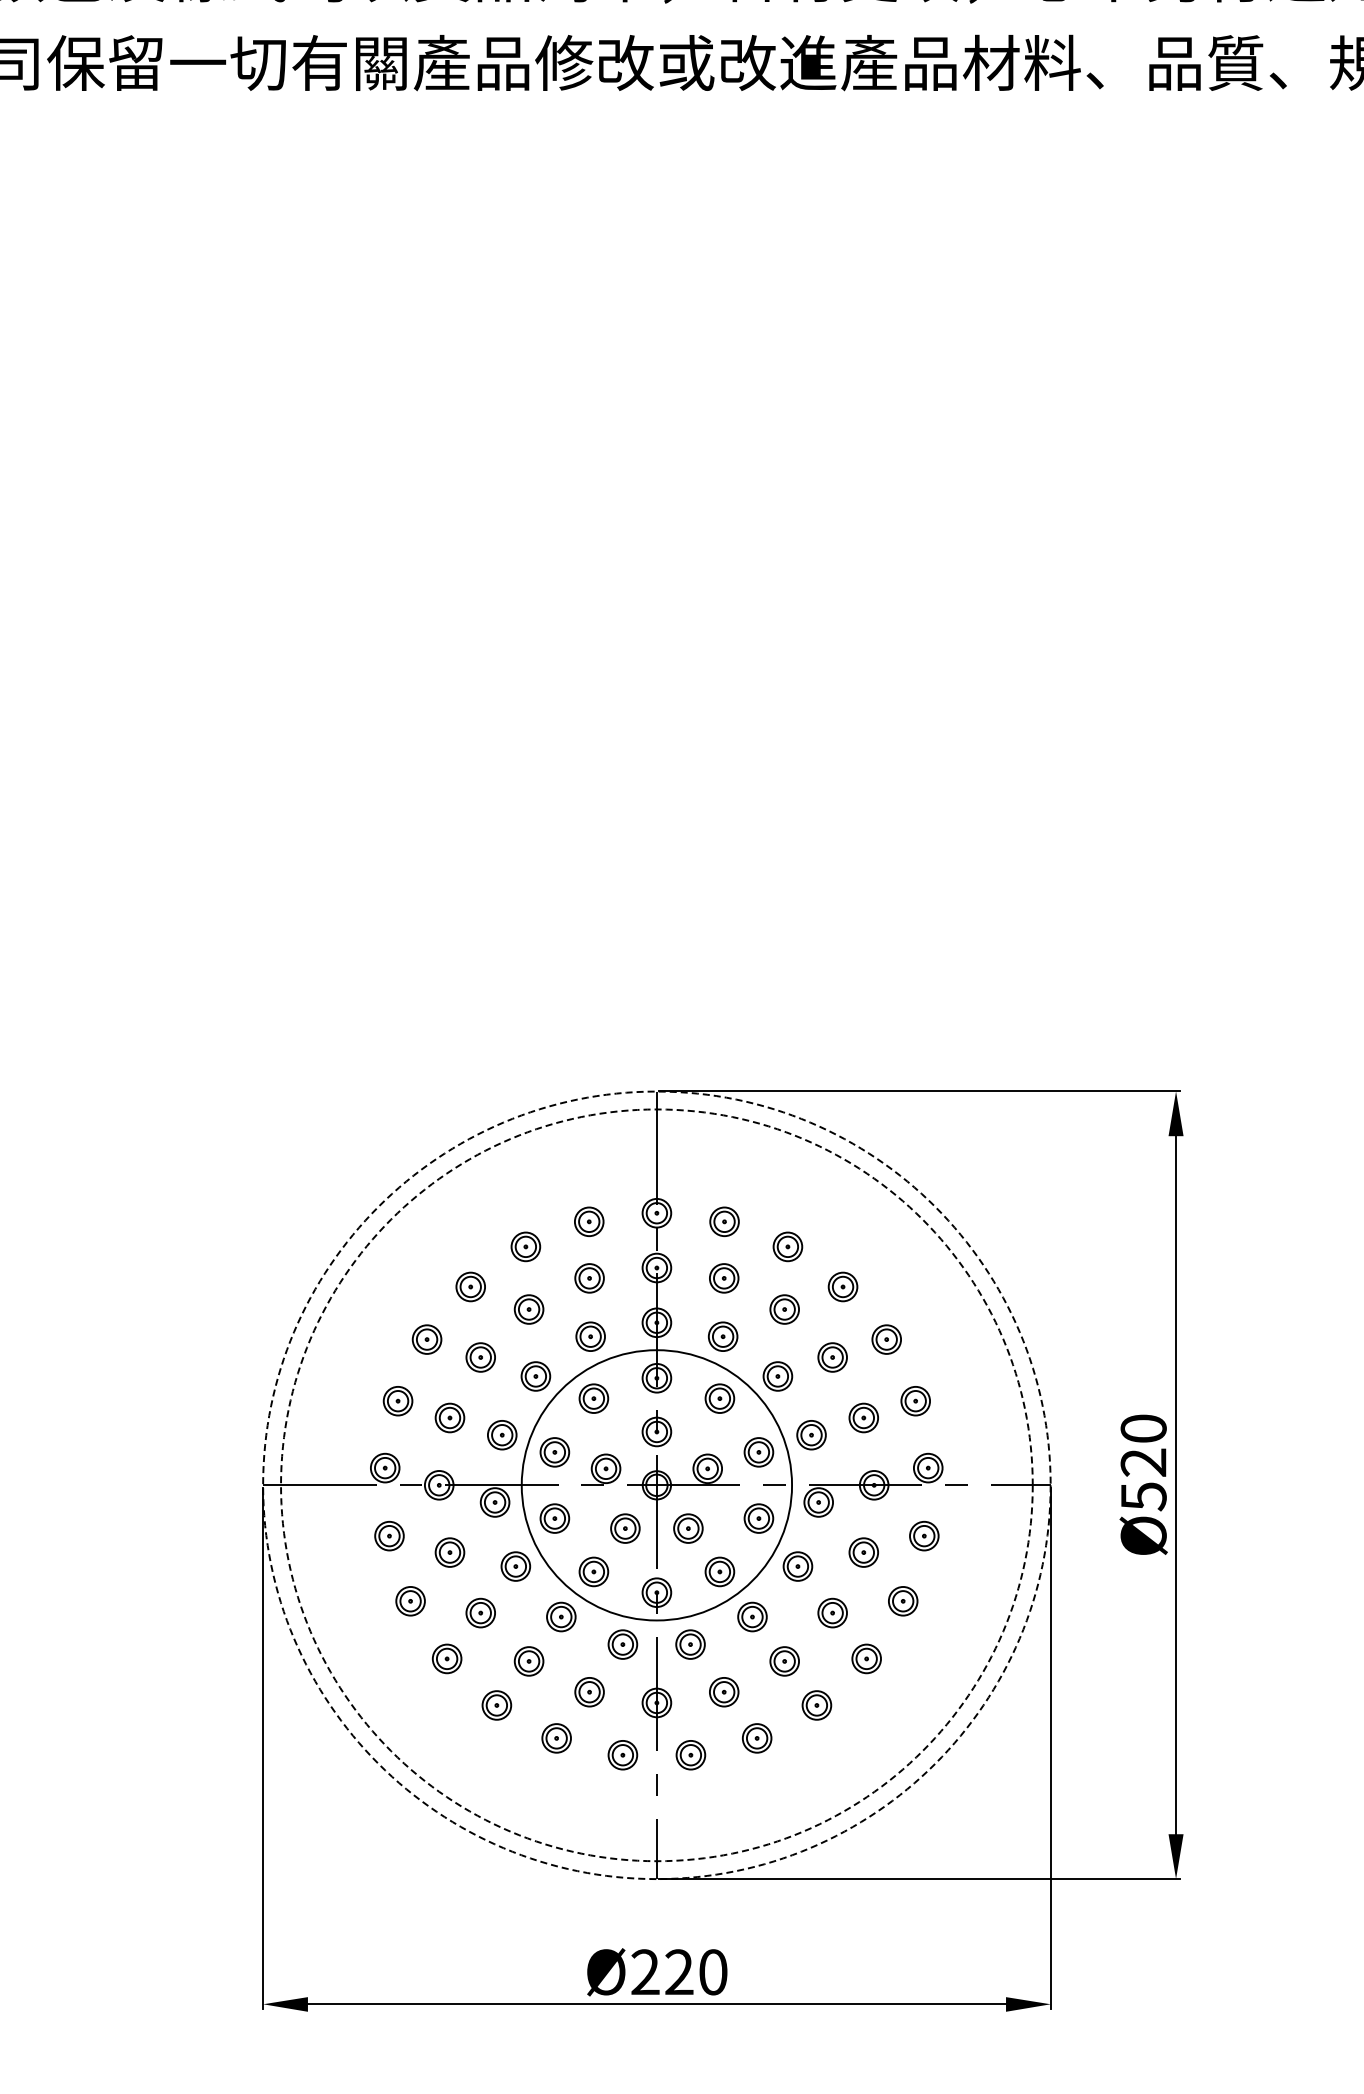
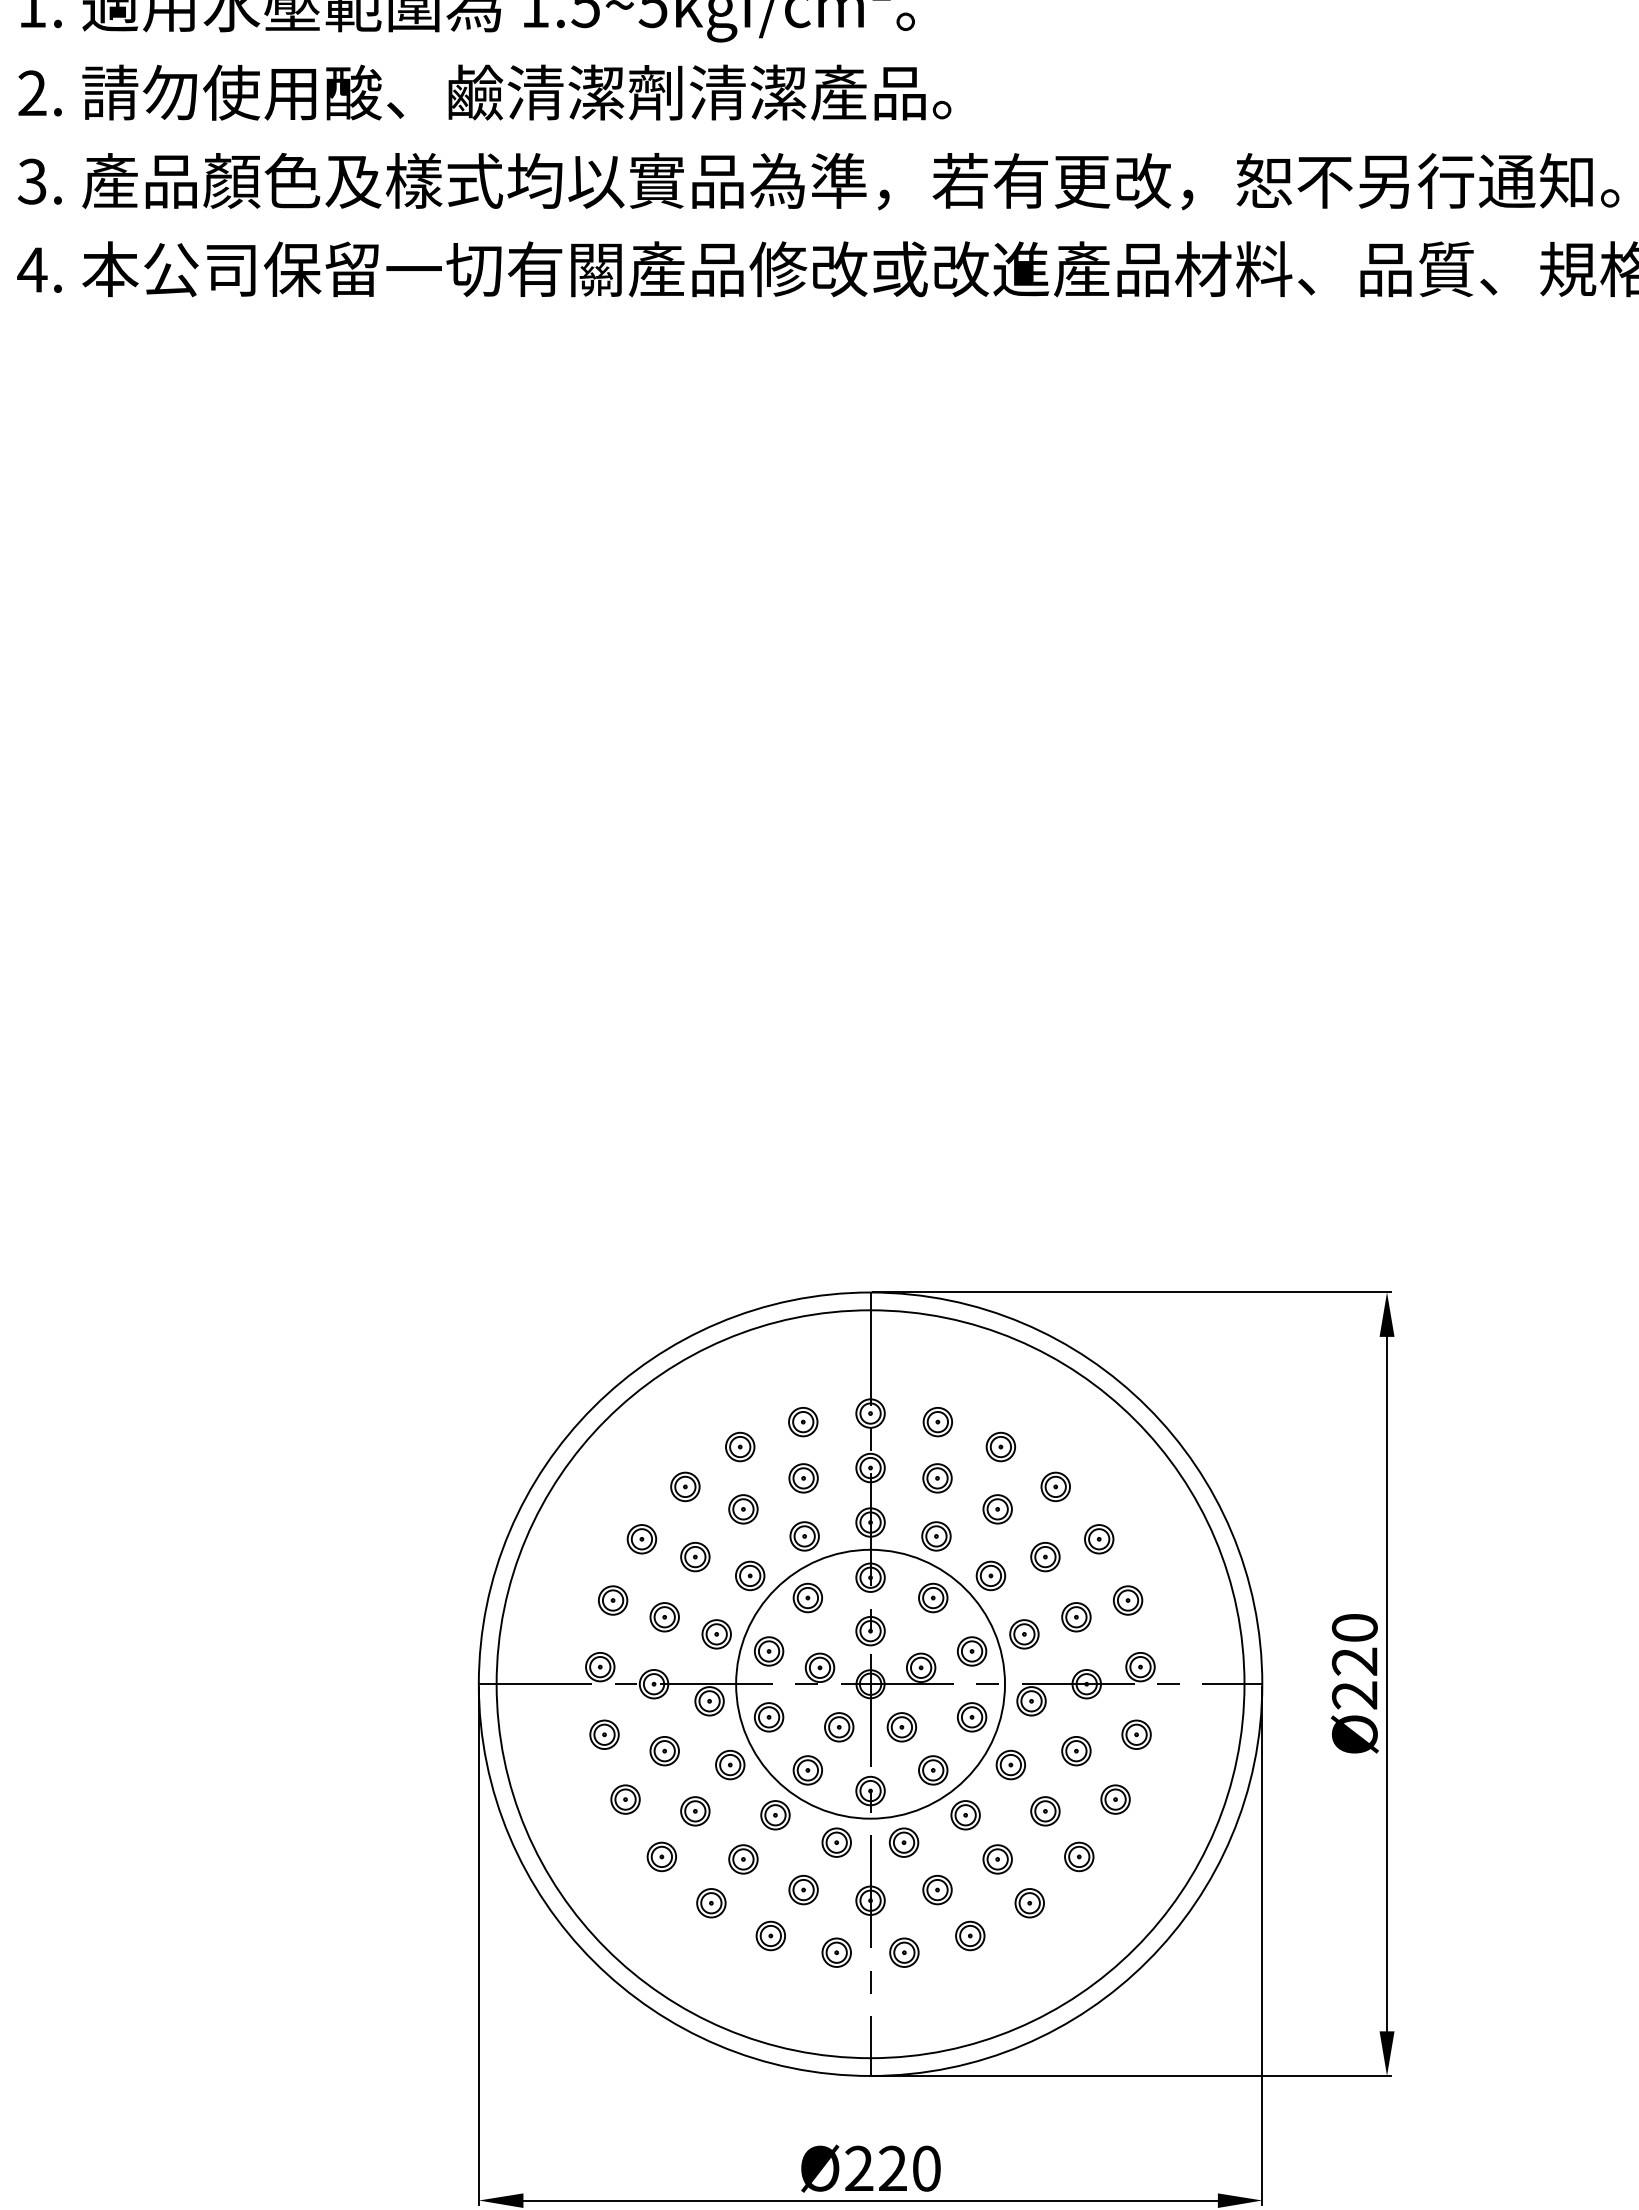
circle: (656, 1484) -> (870, 1683), dashed -> solid
circle: (656, 1485) -> (870, 1684), dashed -> solid
text: (1143, 1496) -> (1354, 1695), Ø520 -> Ø220

